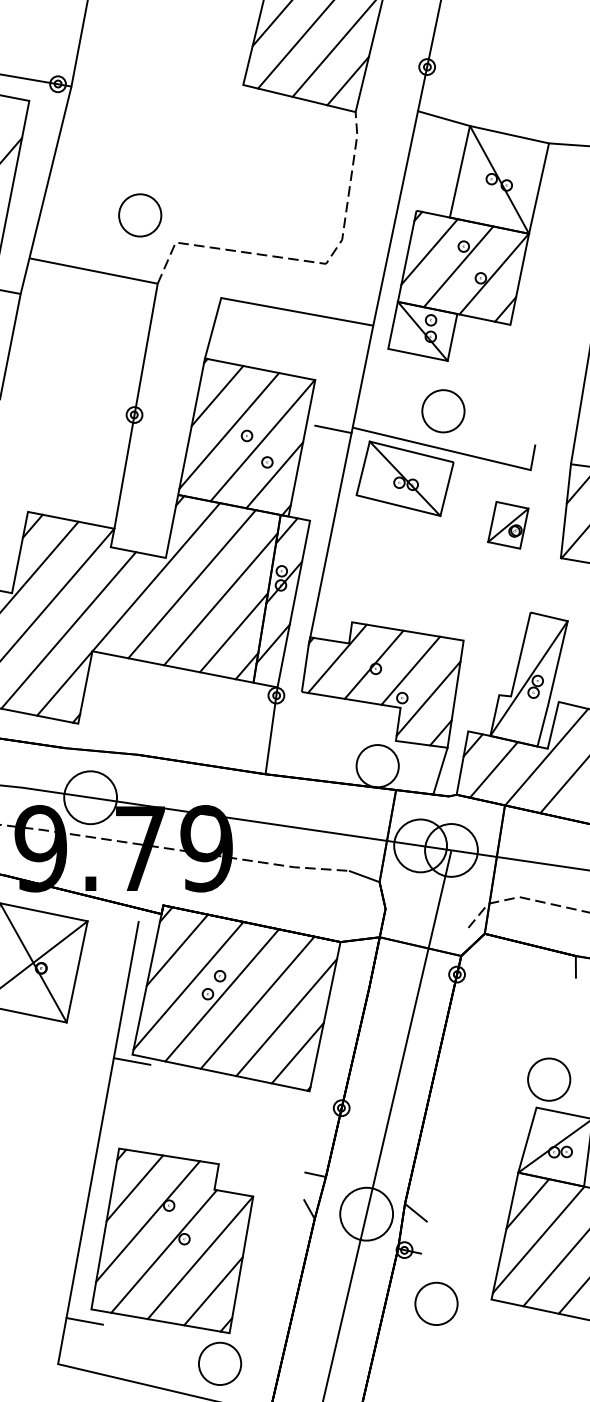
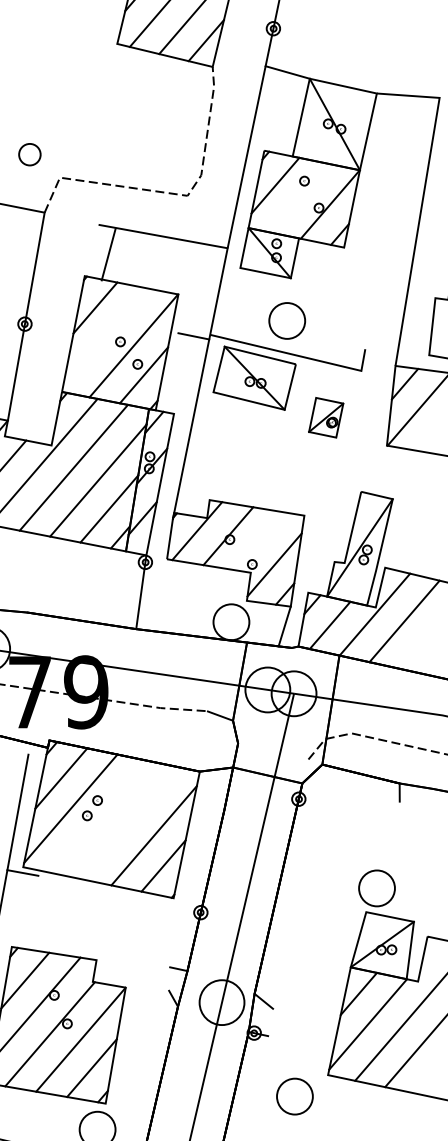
part: (140, 215) -> (30, 154), size x0.6
line: (458, 266) -> (300, 198), removed
line: (212, 328) -> (108, 254), moved
line: (229, 430) -> (105, 337), removed
part: (508, 525) -> (326, 417), moved
line: (410, 670) -> (259, 541), removed
line: (222, 995) -> (99, 816), removed
line: (257, 1002) -> (129, 822), removed
part: (436, 1303) -> (294, 1096), moved

